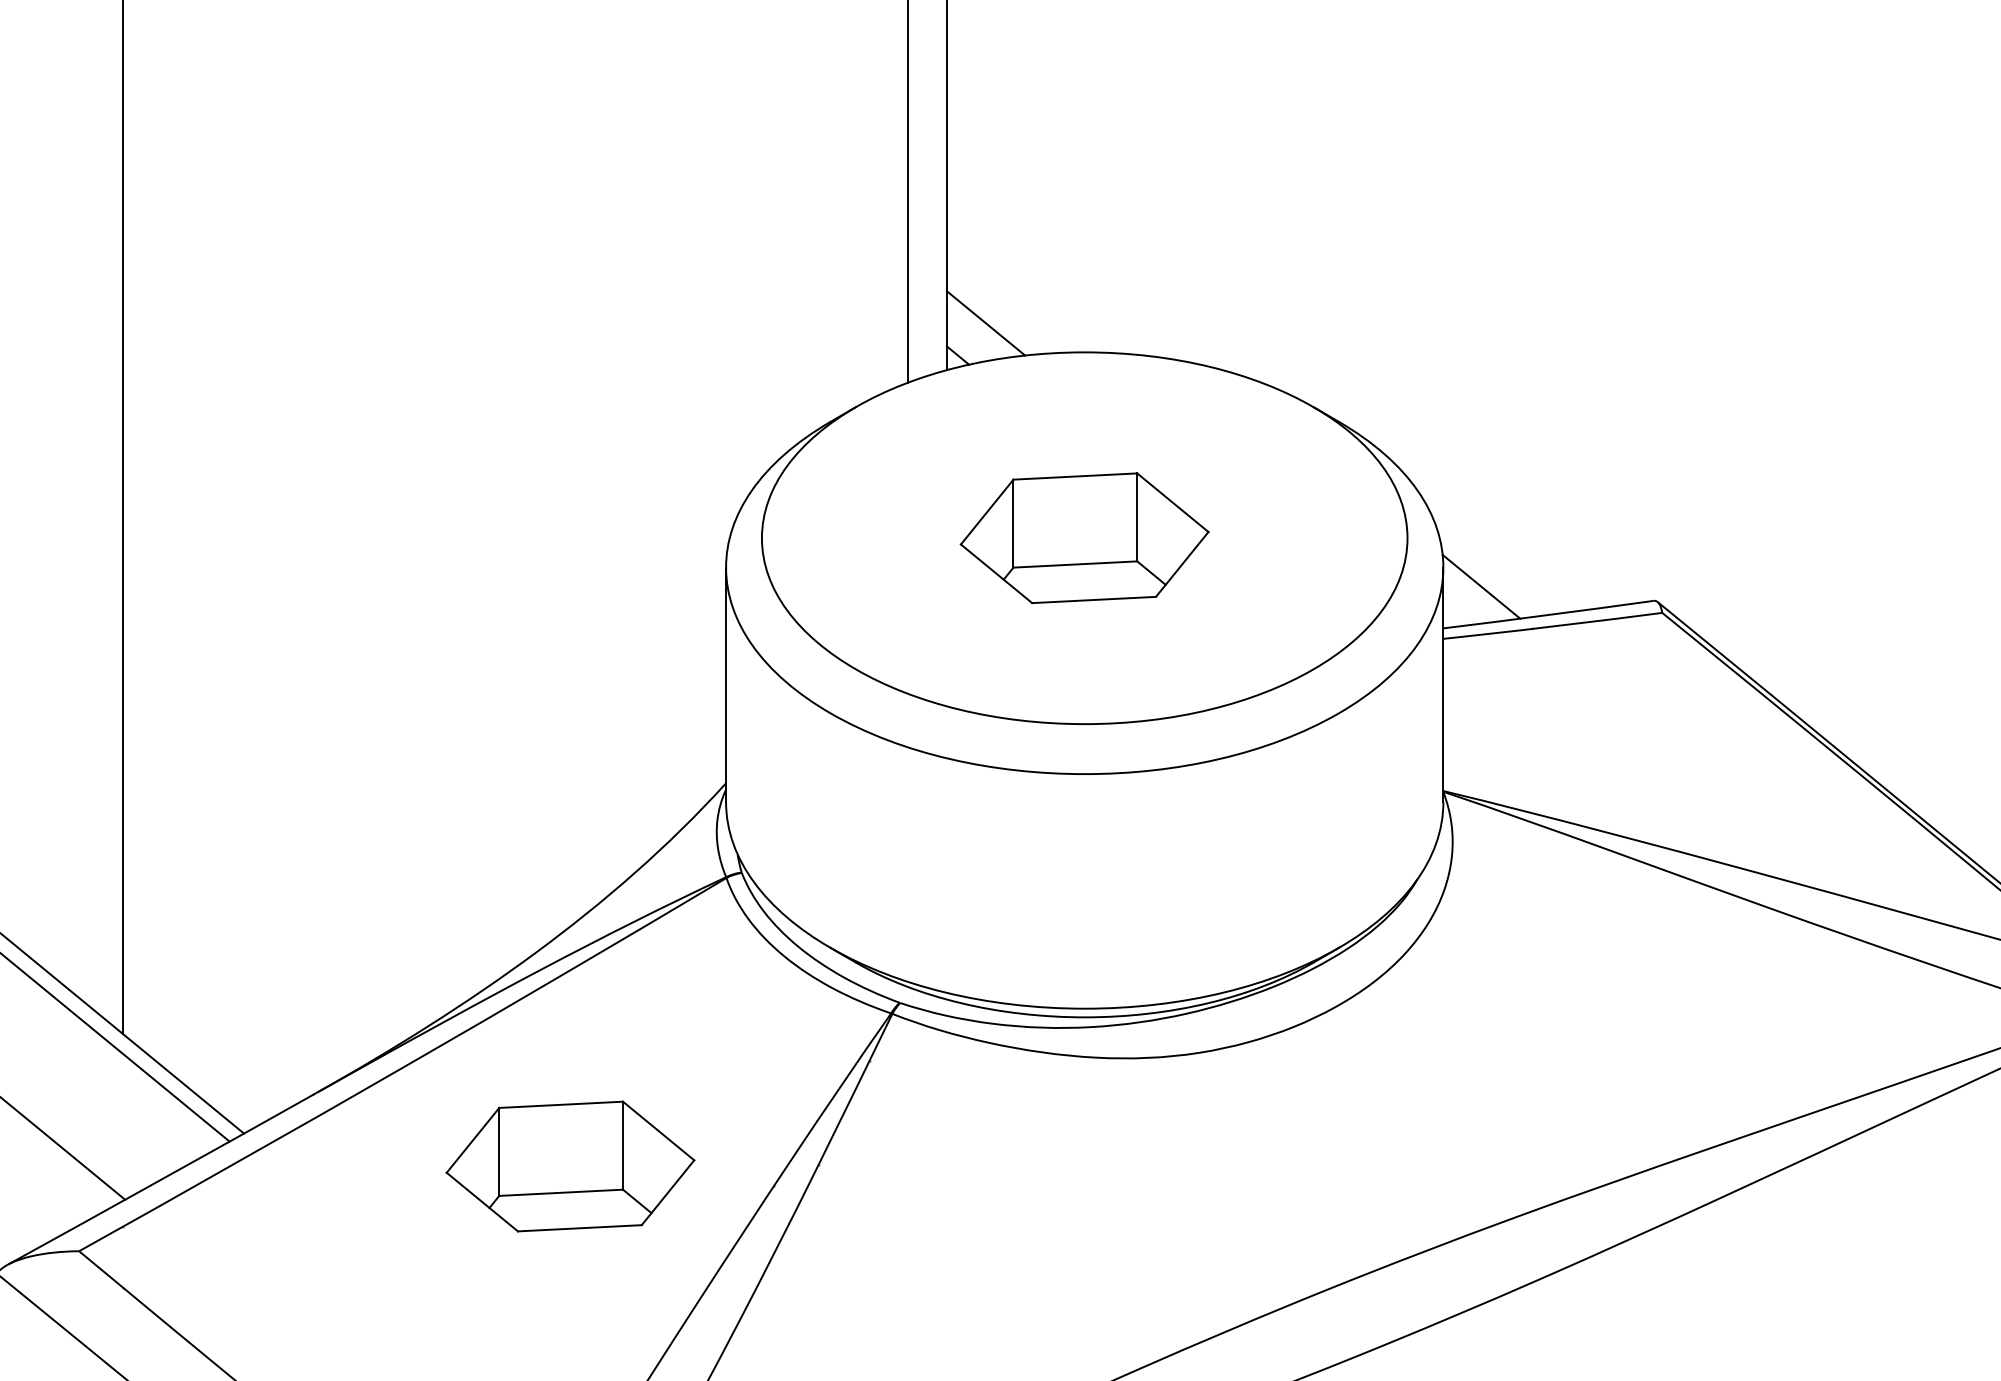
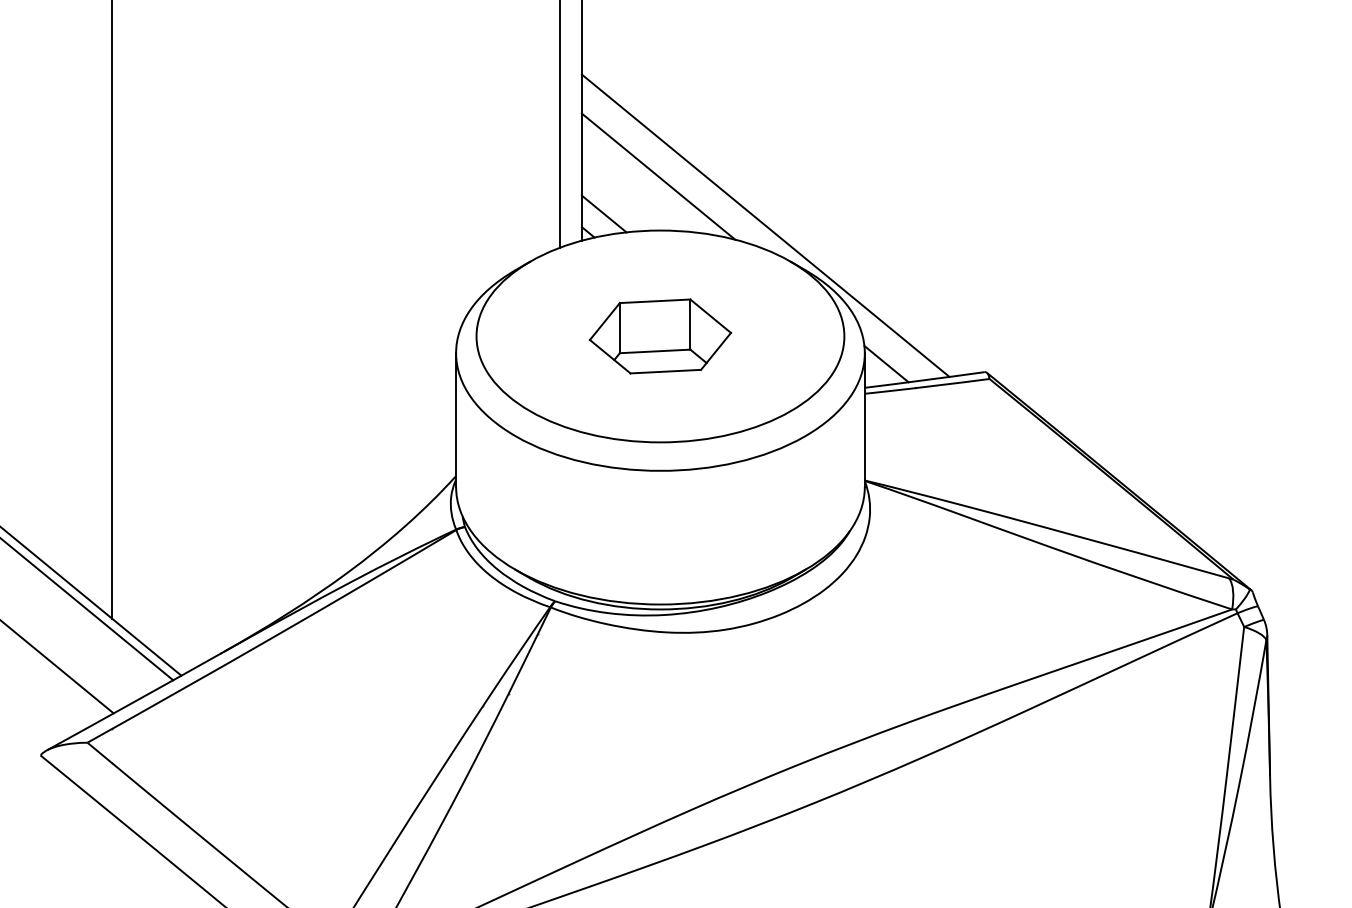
line: (1081, 257) -> (658, 176), added
line: (1269, 343) -> (765, 225), added
part: (570, 1166) -> (367, 694), removed

